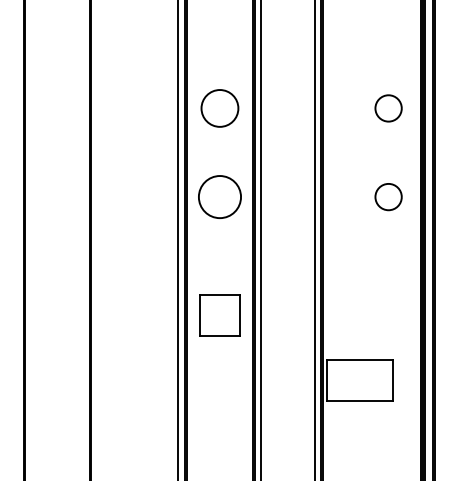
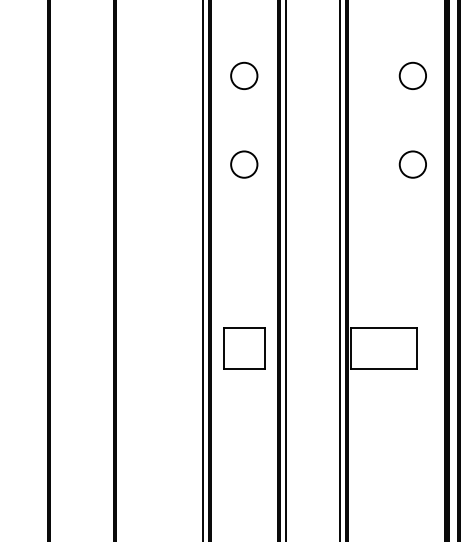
circle: (220, 107) -> (244, 75), size x0.71
circle: (220, 196) -> (244, 164), size x0.62
part: (220, 315) -> (244, 348), moved

